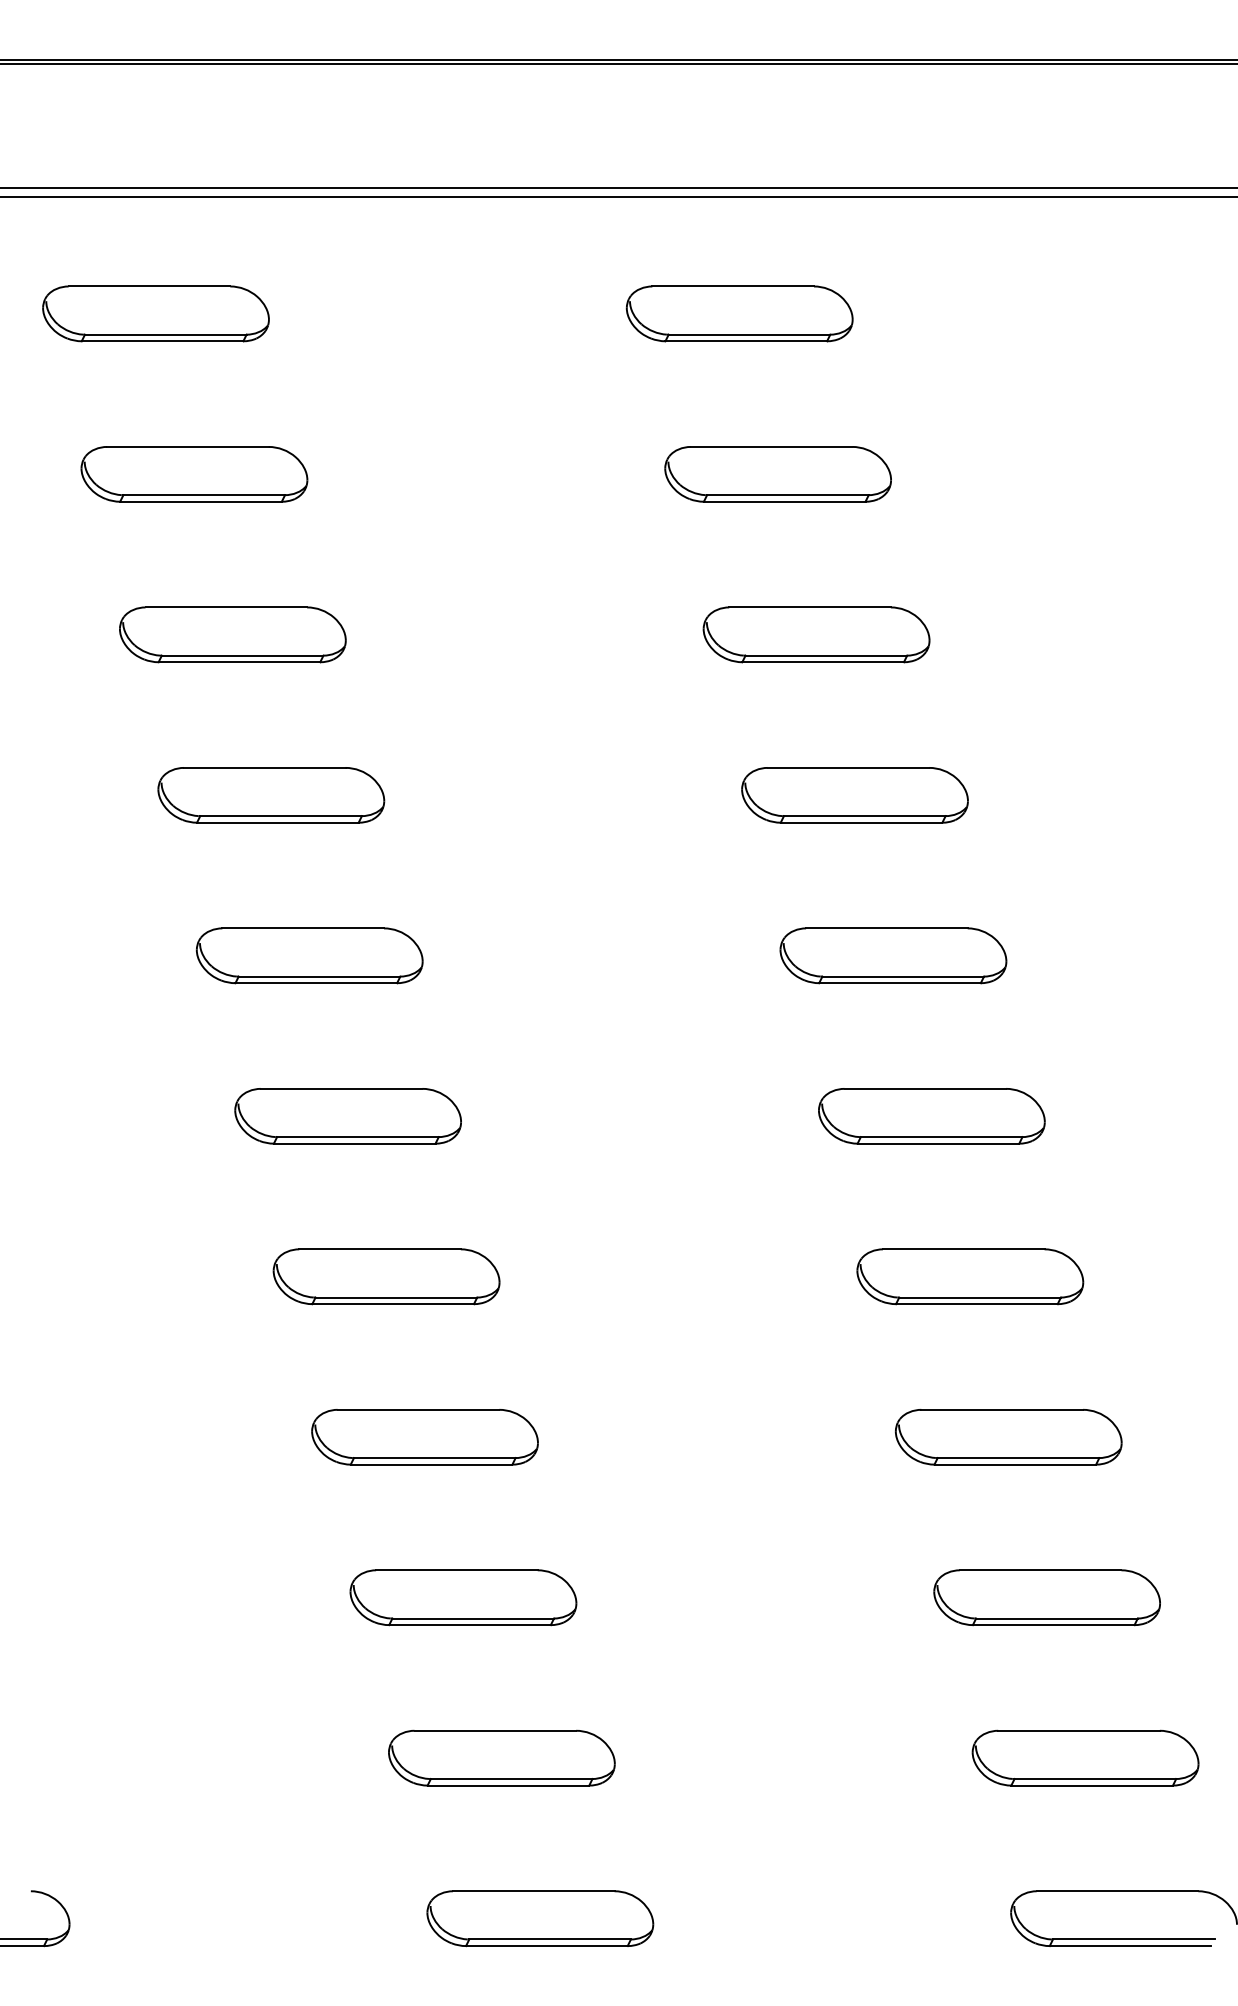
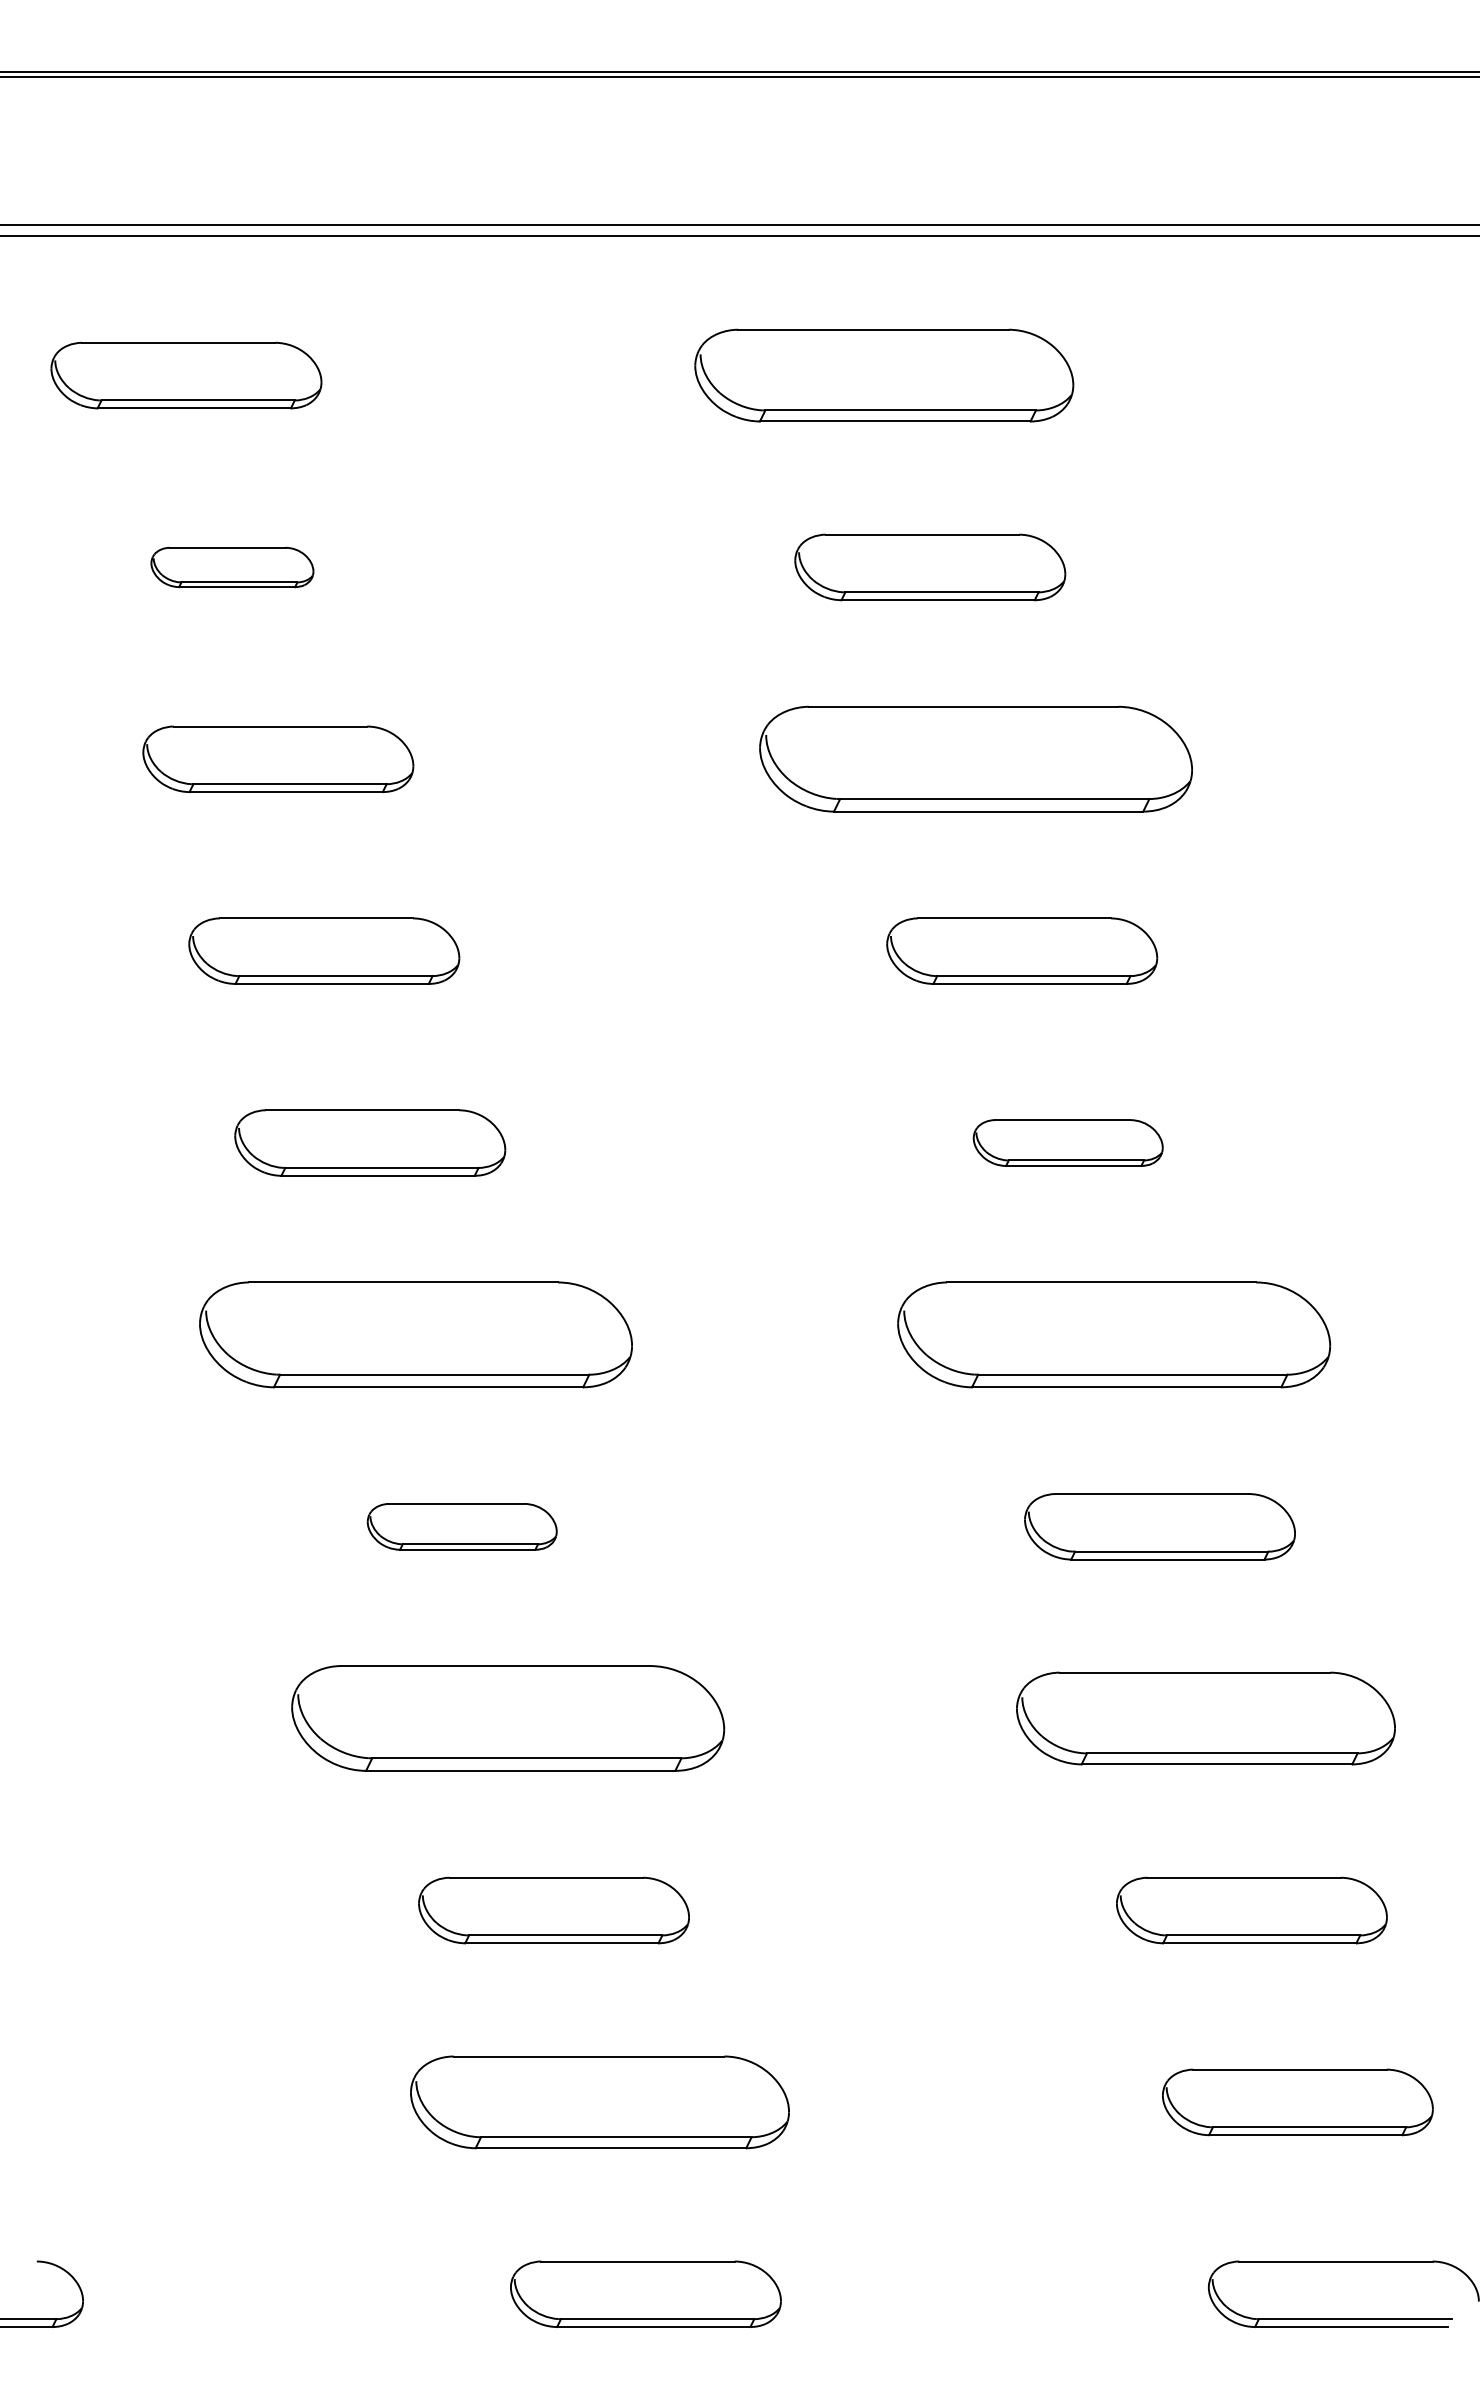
part: (739, 313) -> (884, 375), size x1.4
part: (194, 474) -> (232, 567), size x0.6
part: (816, 634) -> (976, 759), size x1.6
part: (893, 955) -> (1068, 1142), size x0.7
part: (348, 1115) -> (416, 1334), size x1.6
part: (931, 1115) -> (1113, 1334), size x1.6
part: (386, 1276) -> (462, 1526), size x0.7
part: (424, 1437) -> (507, 1718), size x1.6
part: (1008, 1437) -> (1205, 1718), size x1.4
part: (501, 1758) -> (599, 2102), size x1.4

